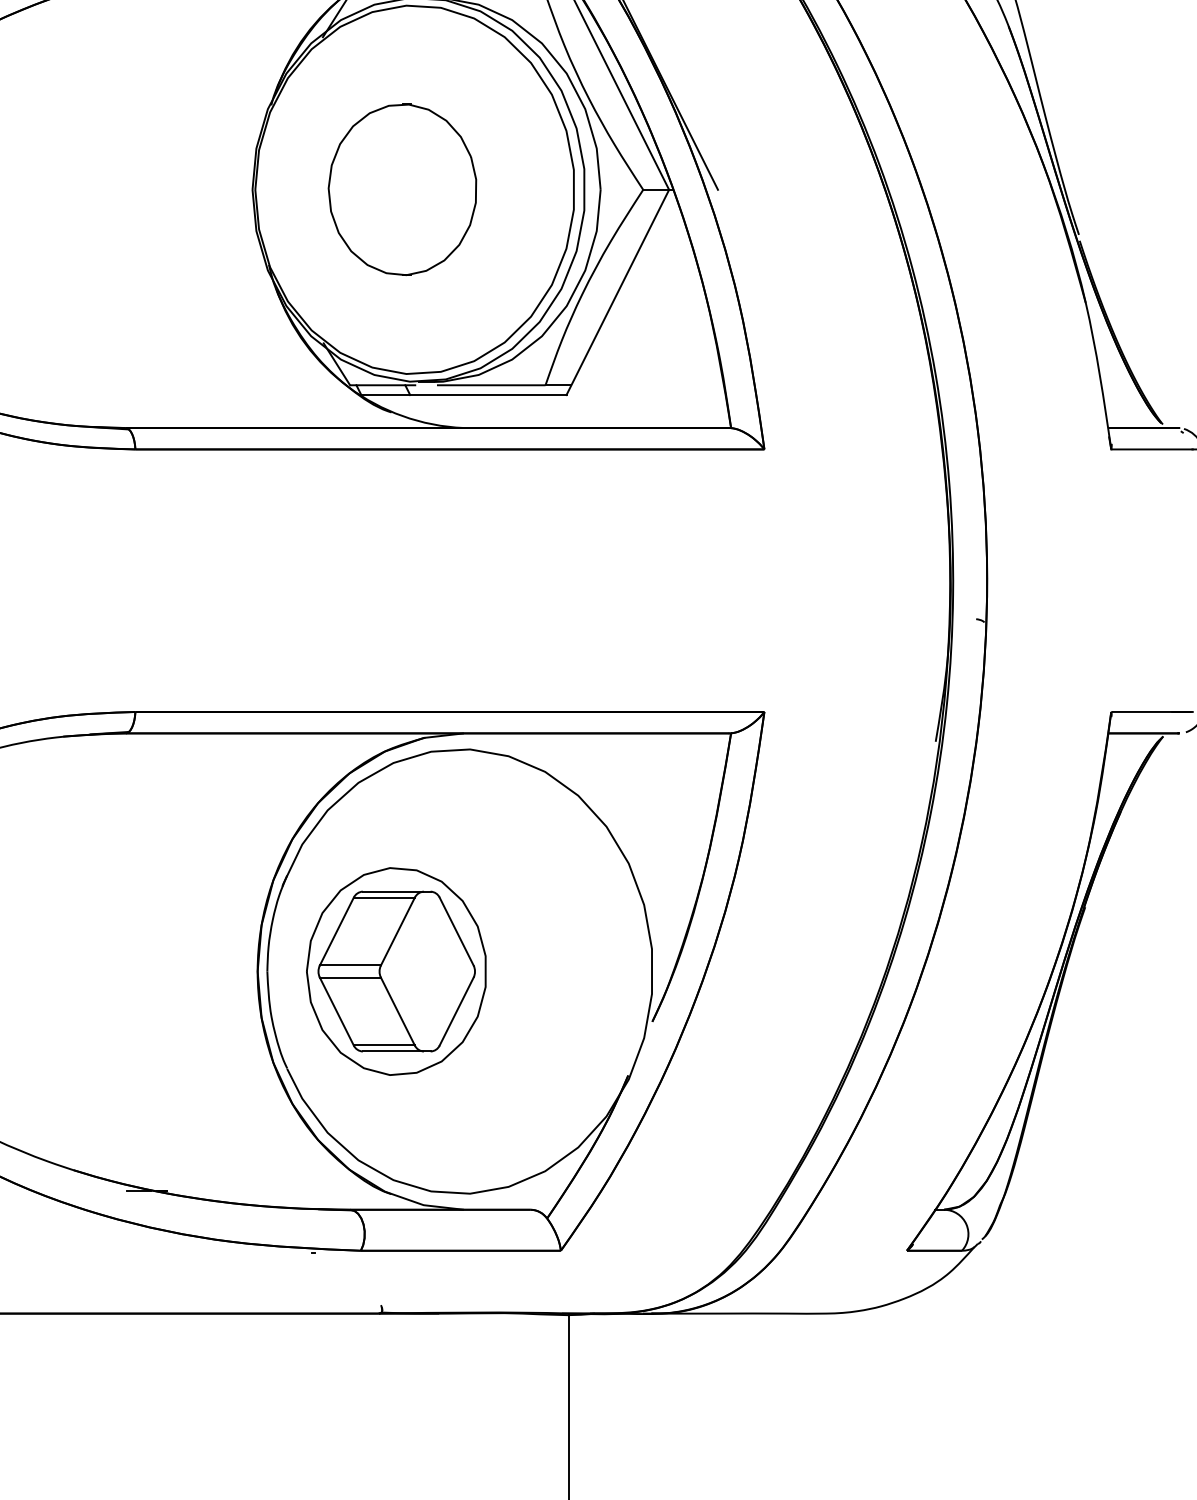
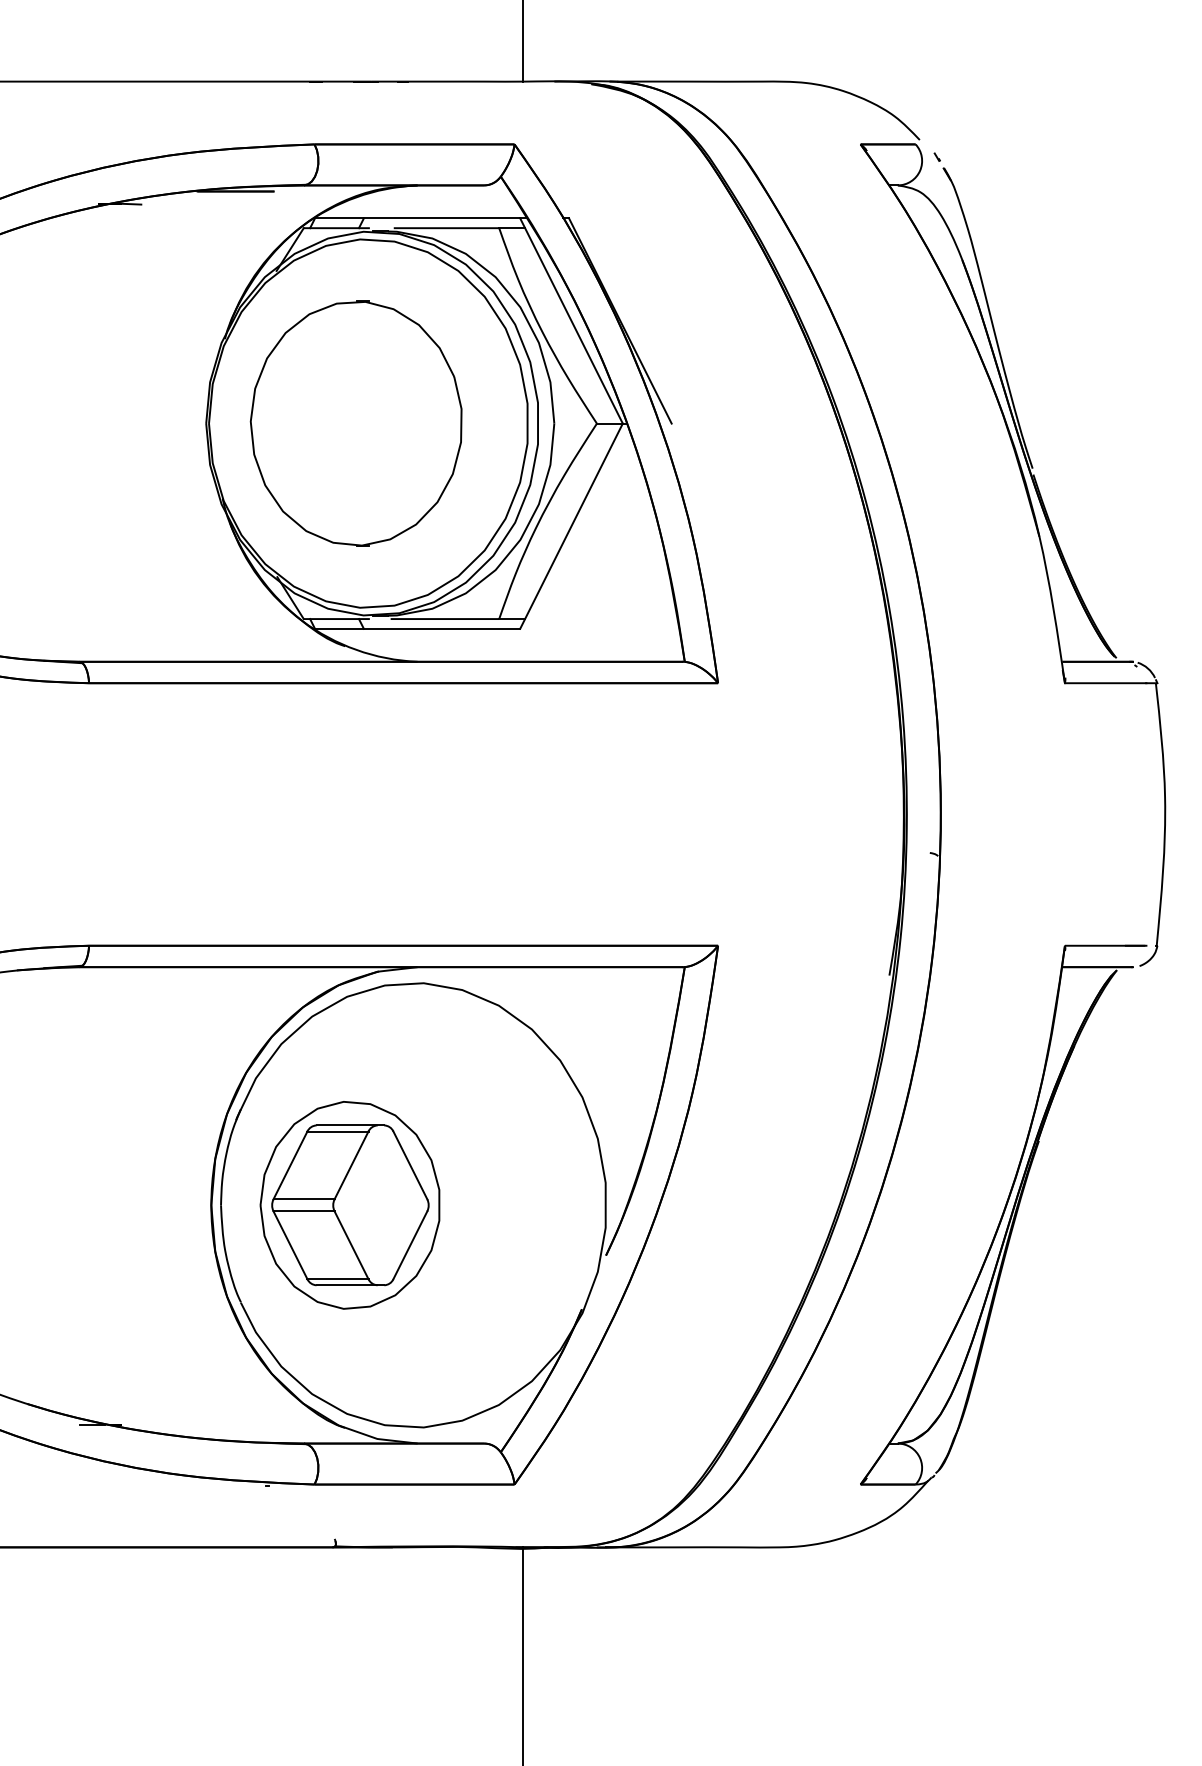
part: (401, 189) -> (355, 423), size x1.43

